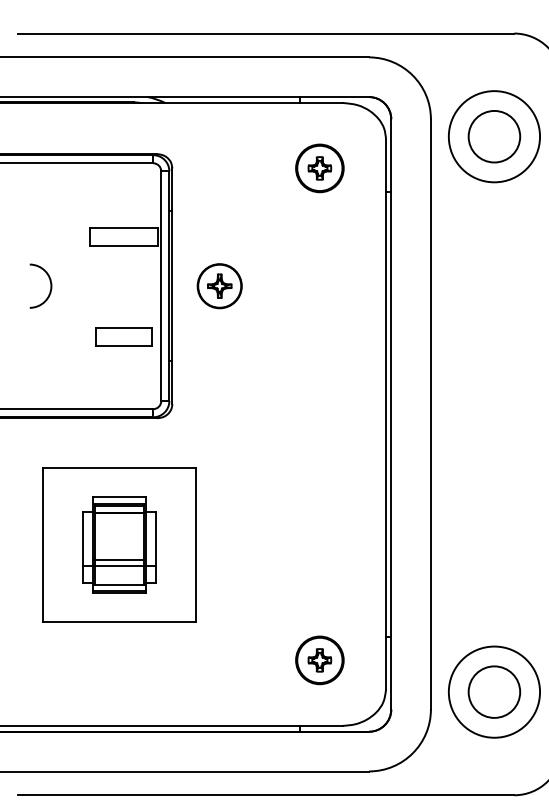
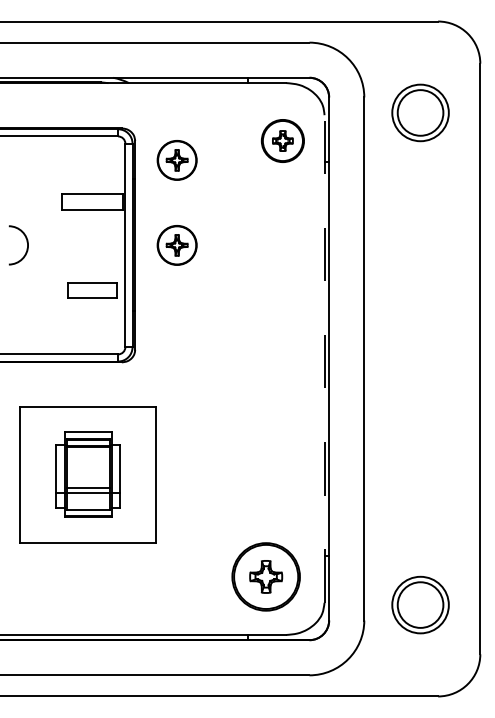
circle: (494, 136) -> (420, 112), size x0.7
part: (319, 167) -> (282, 140), moved
part: (218, 190) -> (176, 160), added
line: (386, 414) -> (324, 359), solid -> dashed
part: (319, 659) -> (265, 576), size x1.6
circle: (494, 691) -> (420, 604), size x0.7

